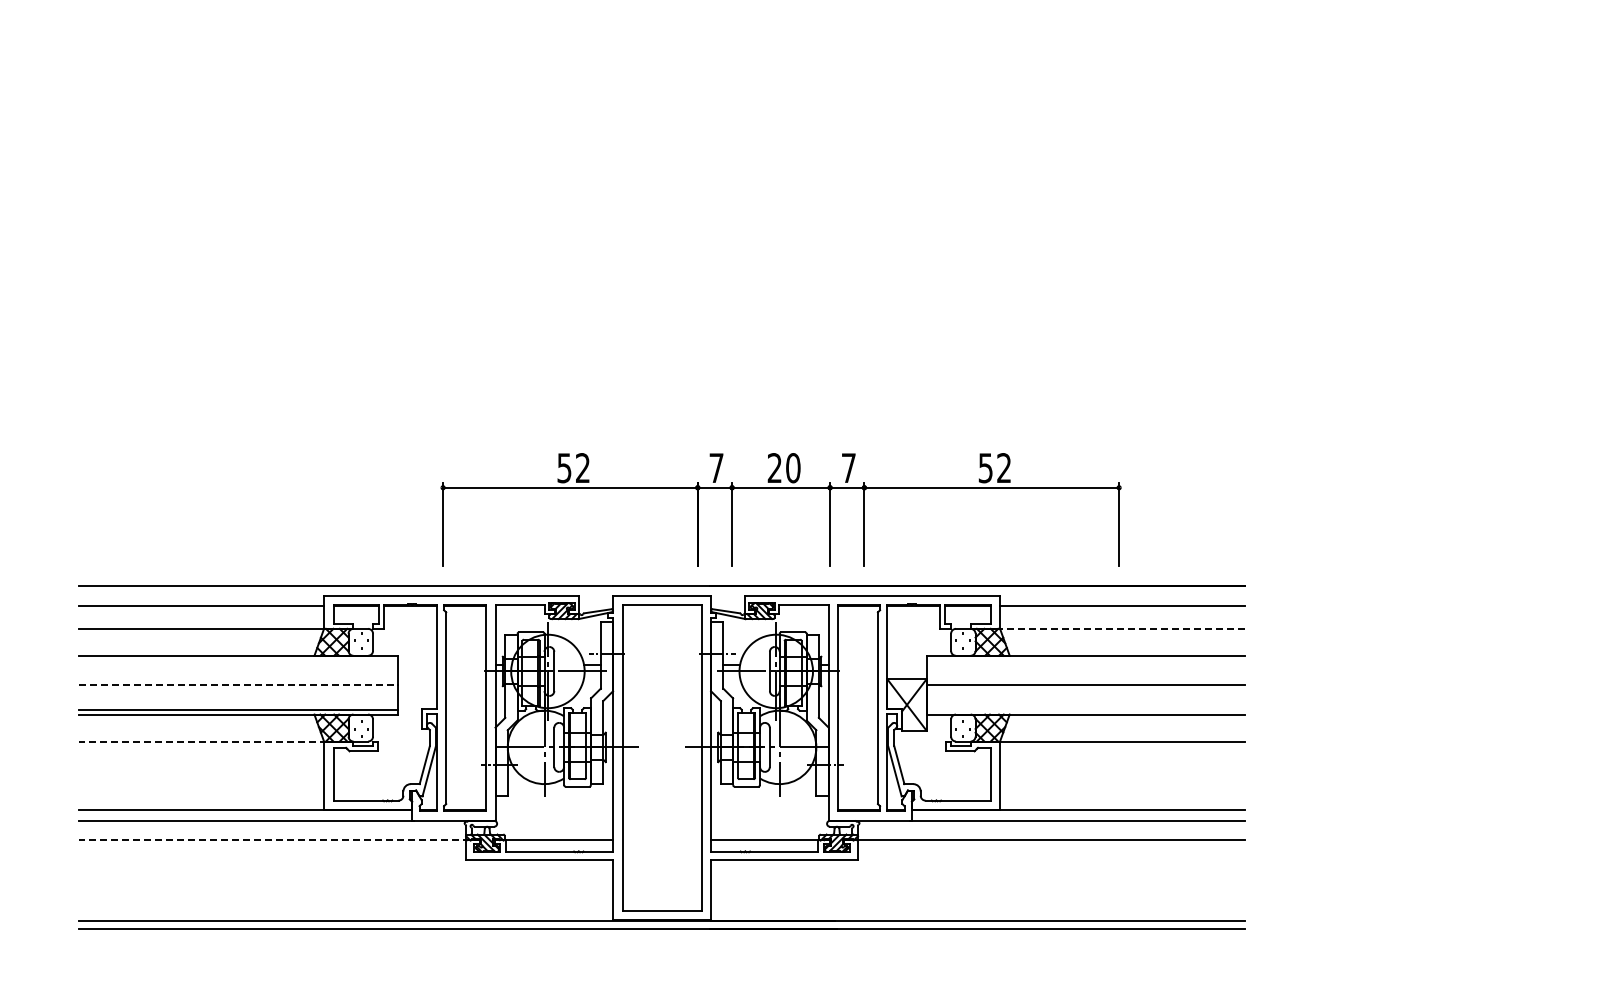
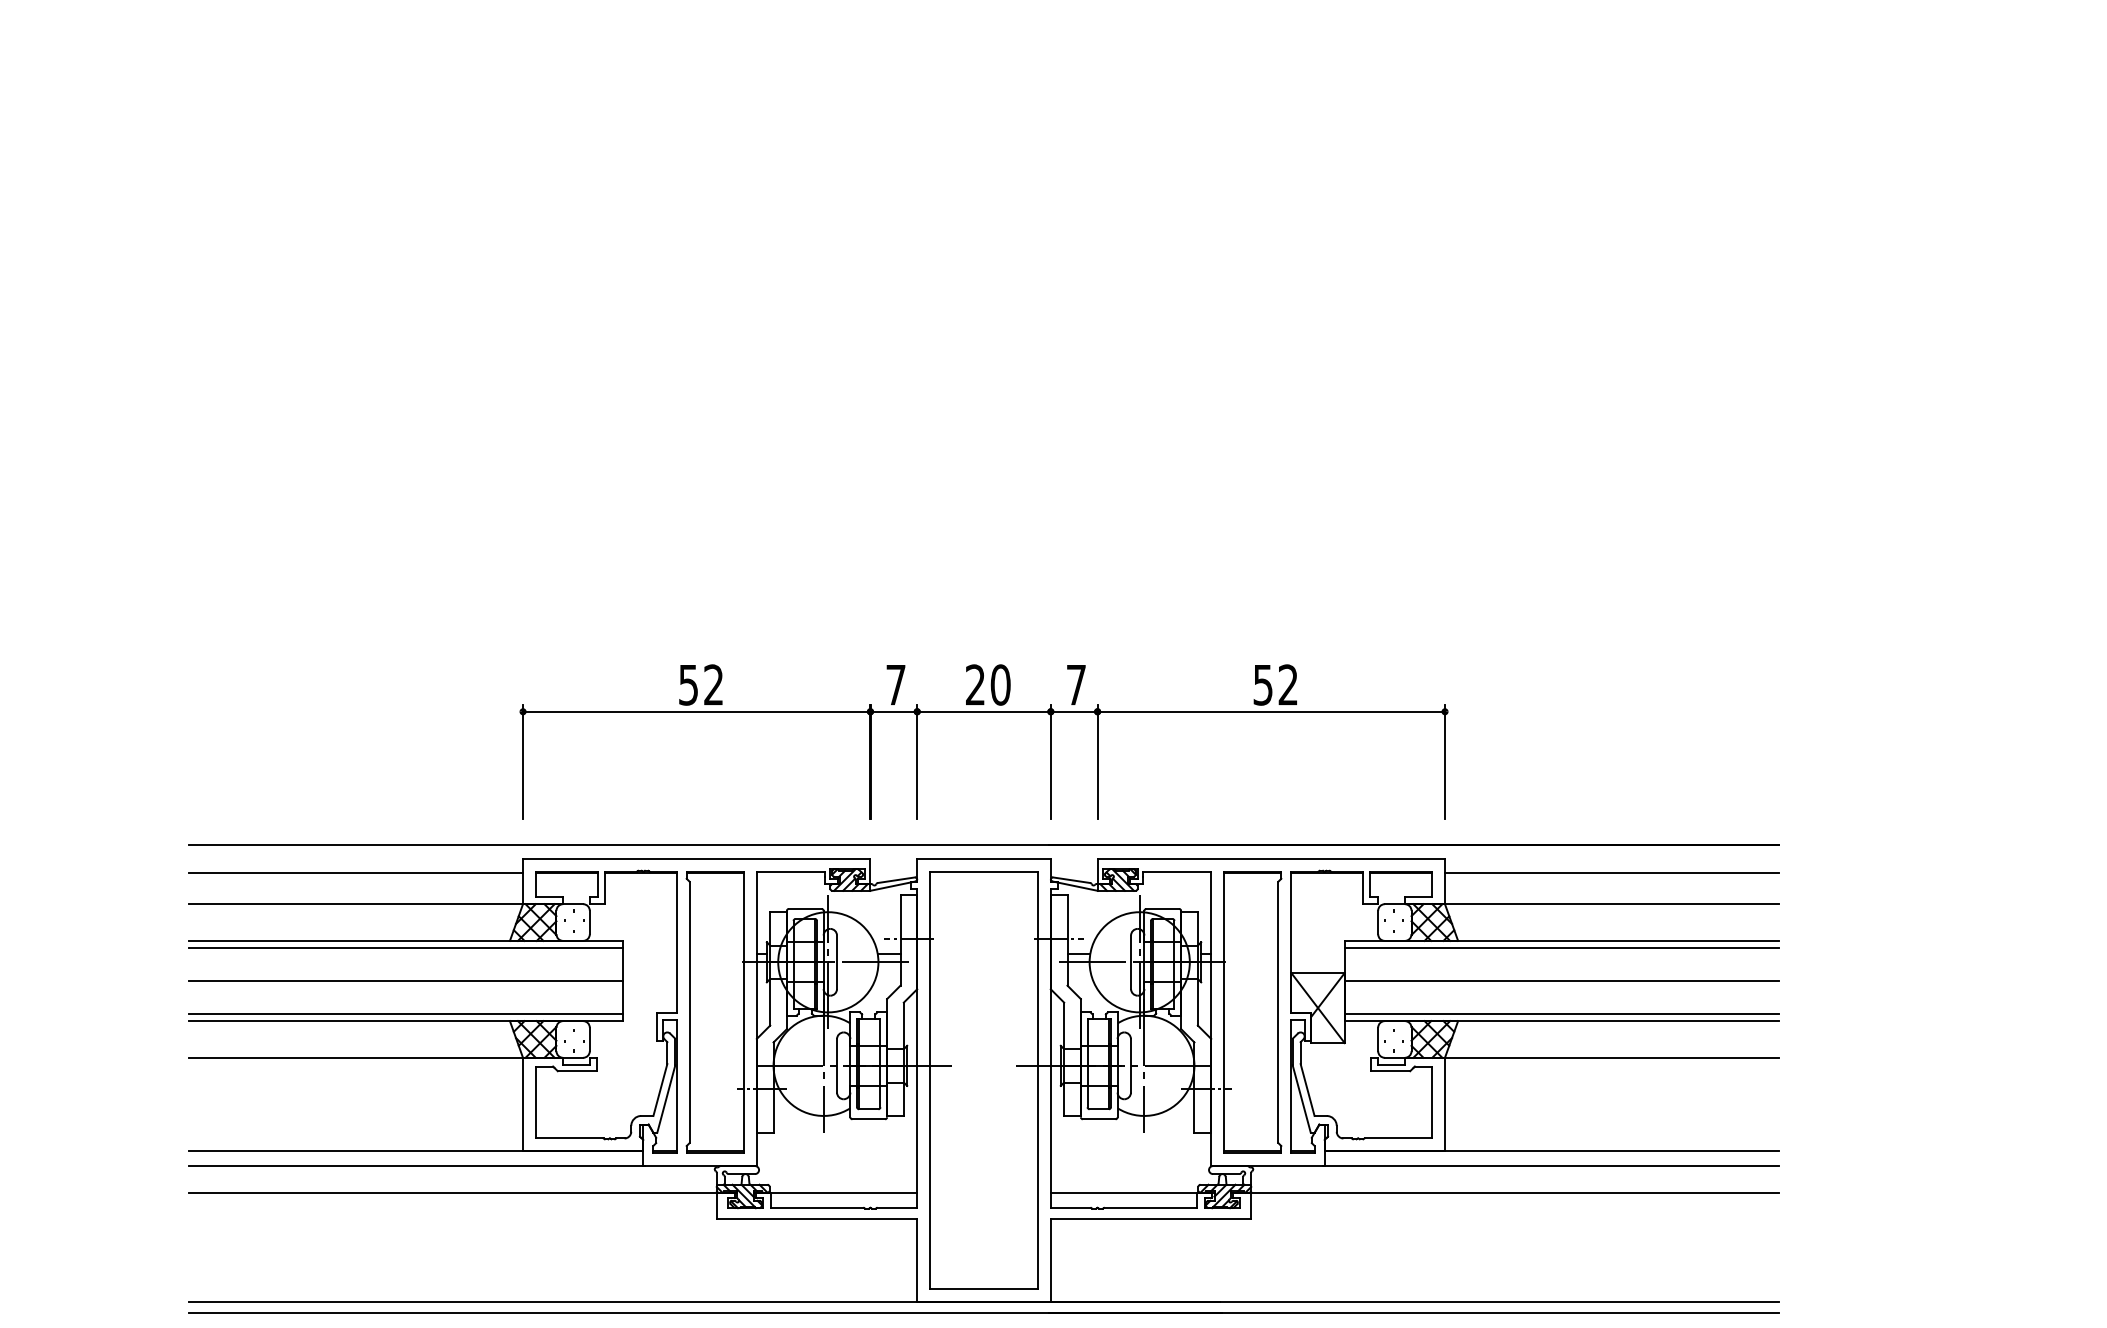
part: (780, 488) -> (983, 712), moved
line: (1121, 628) -> (1610, 903), dashed -> solid
line: (238, 660) -> (406, 947), added
line: (1085, 660) -> (1561, 947), added
line: (238, 685) -> (406, 981), dashed -> solid
line: (1085, 709) -> (1561, 1014), added
line: (202, 741) -> (357, 1057), dashed -> solid
line: (279, 840) -> (462, 1192), dashed -> solid

